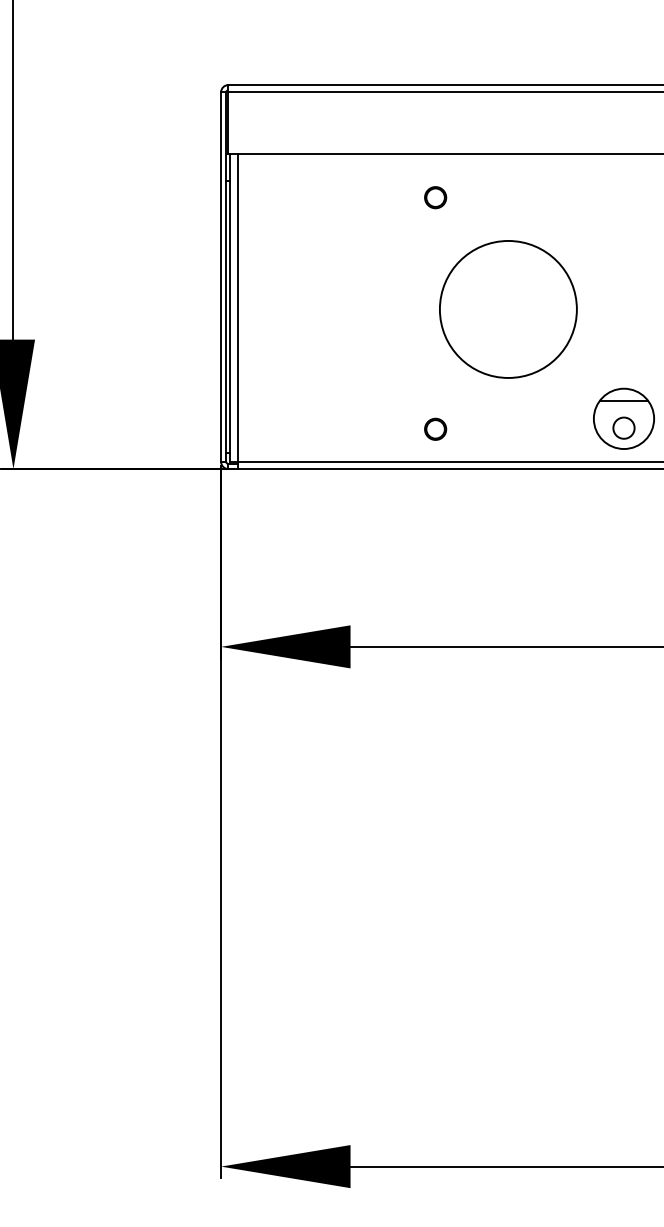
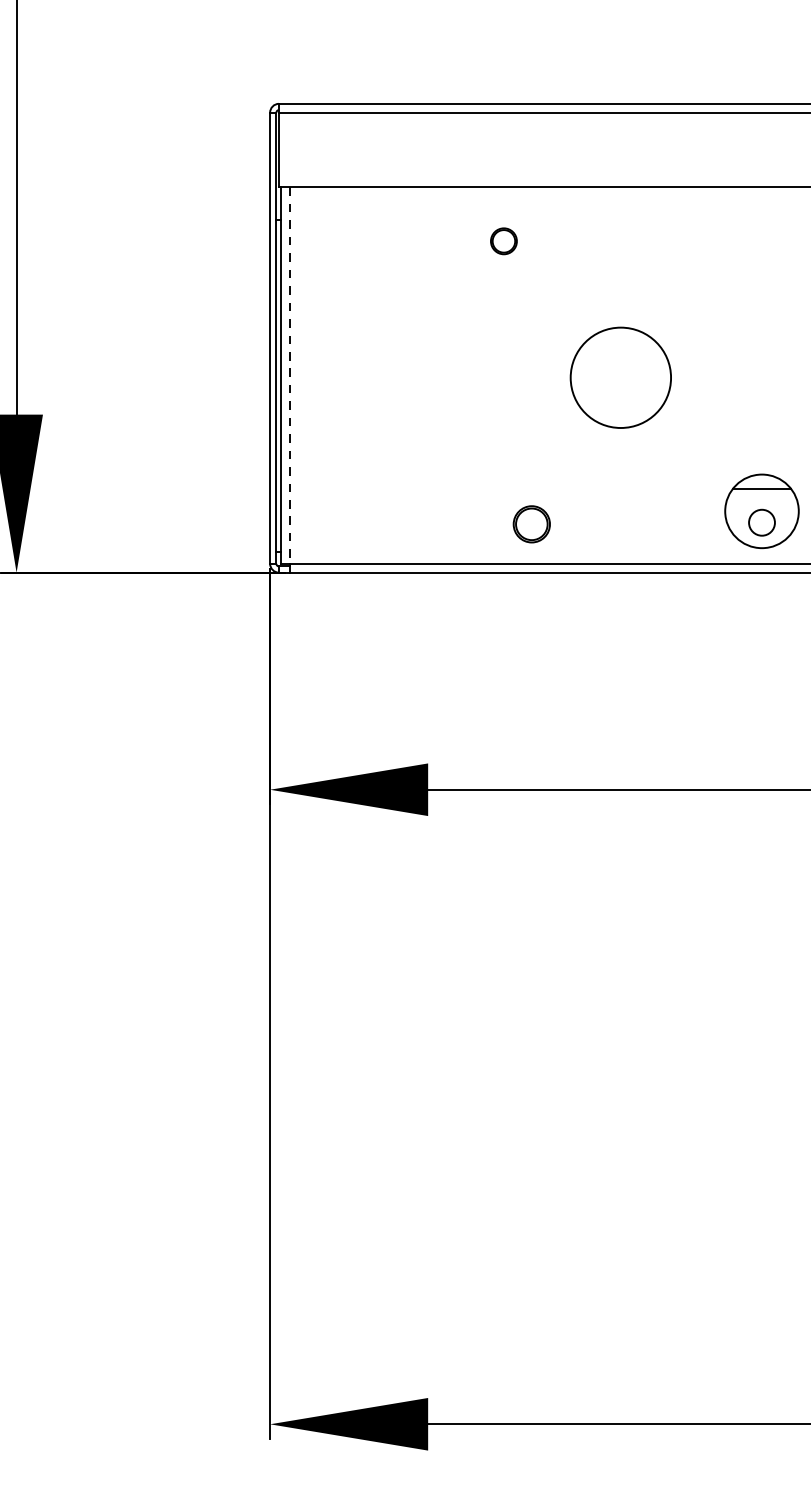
part: (435, 197) -> (503, 241), moved
line: (237, 308) -> (290, 376), solid -> dashed
circle: (507, 308) -> (619, 376), size x0.6
part: (435, 428) -> (531, 523), size x1.4

